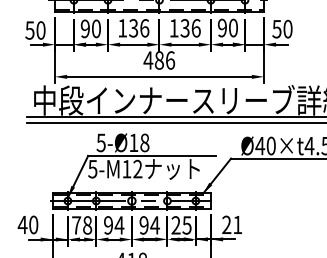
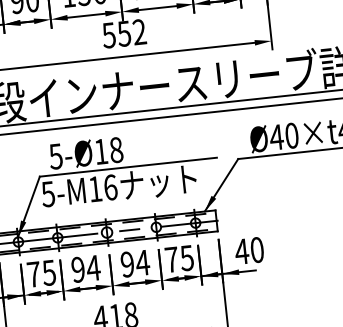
text: (159, 60) -> (124, 33), 486 -> 552
text: (137, 168) -> (110, 186), 5-M12 -> 5-M16
text: (231, 224) -> (248, 250), 21 -> 40
text: (87, 225) -> (49, 273), 78 -> 75
text: (175, 225) -> (171, 260), 25 -> 75

